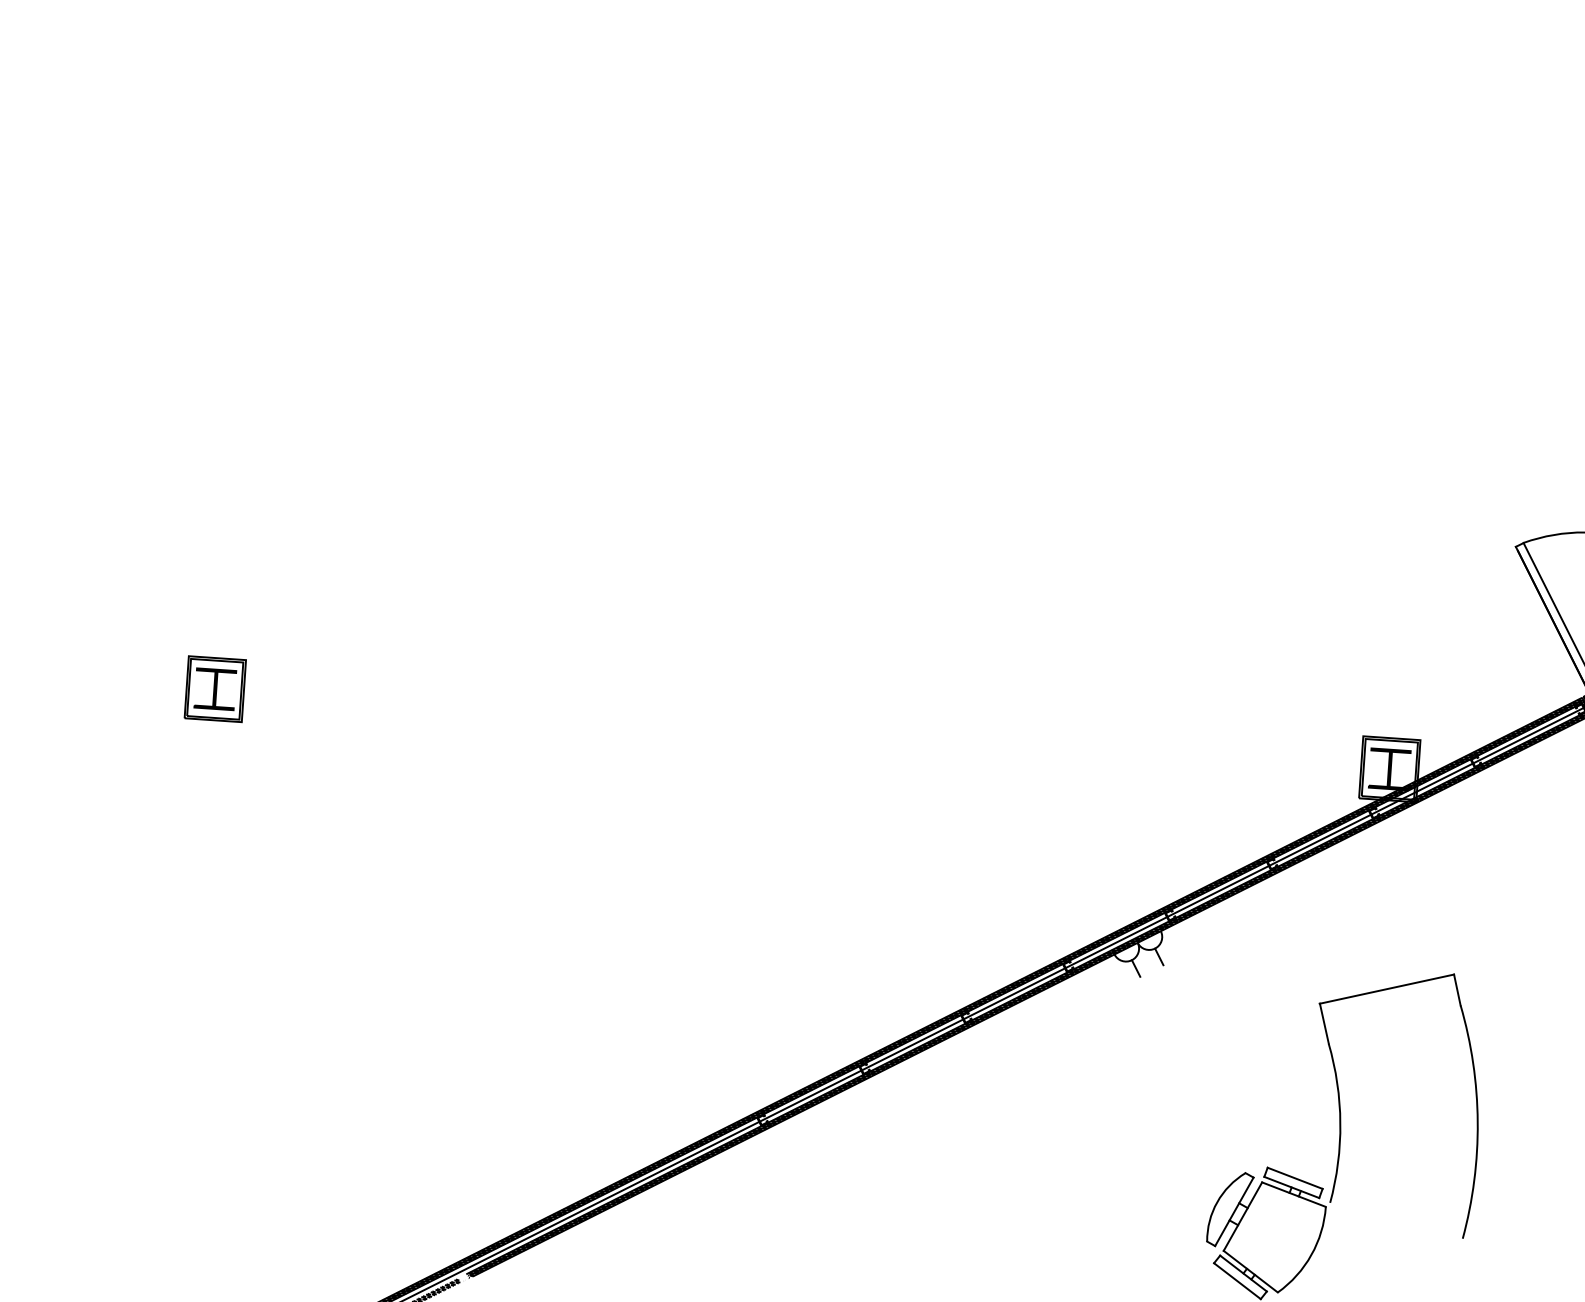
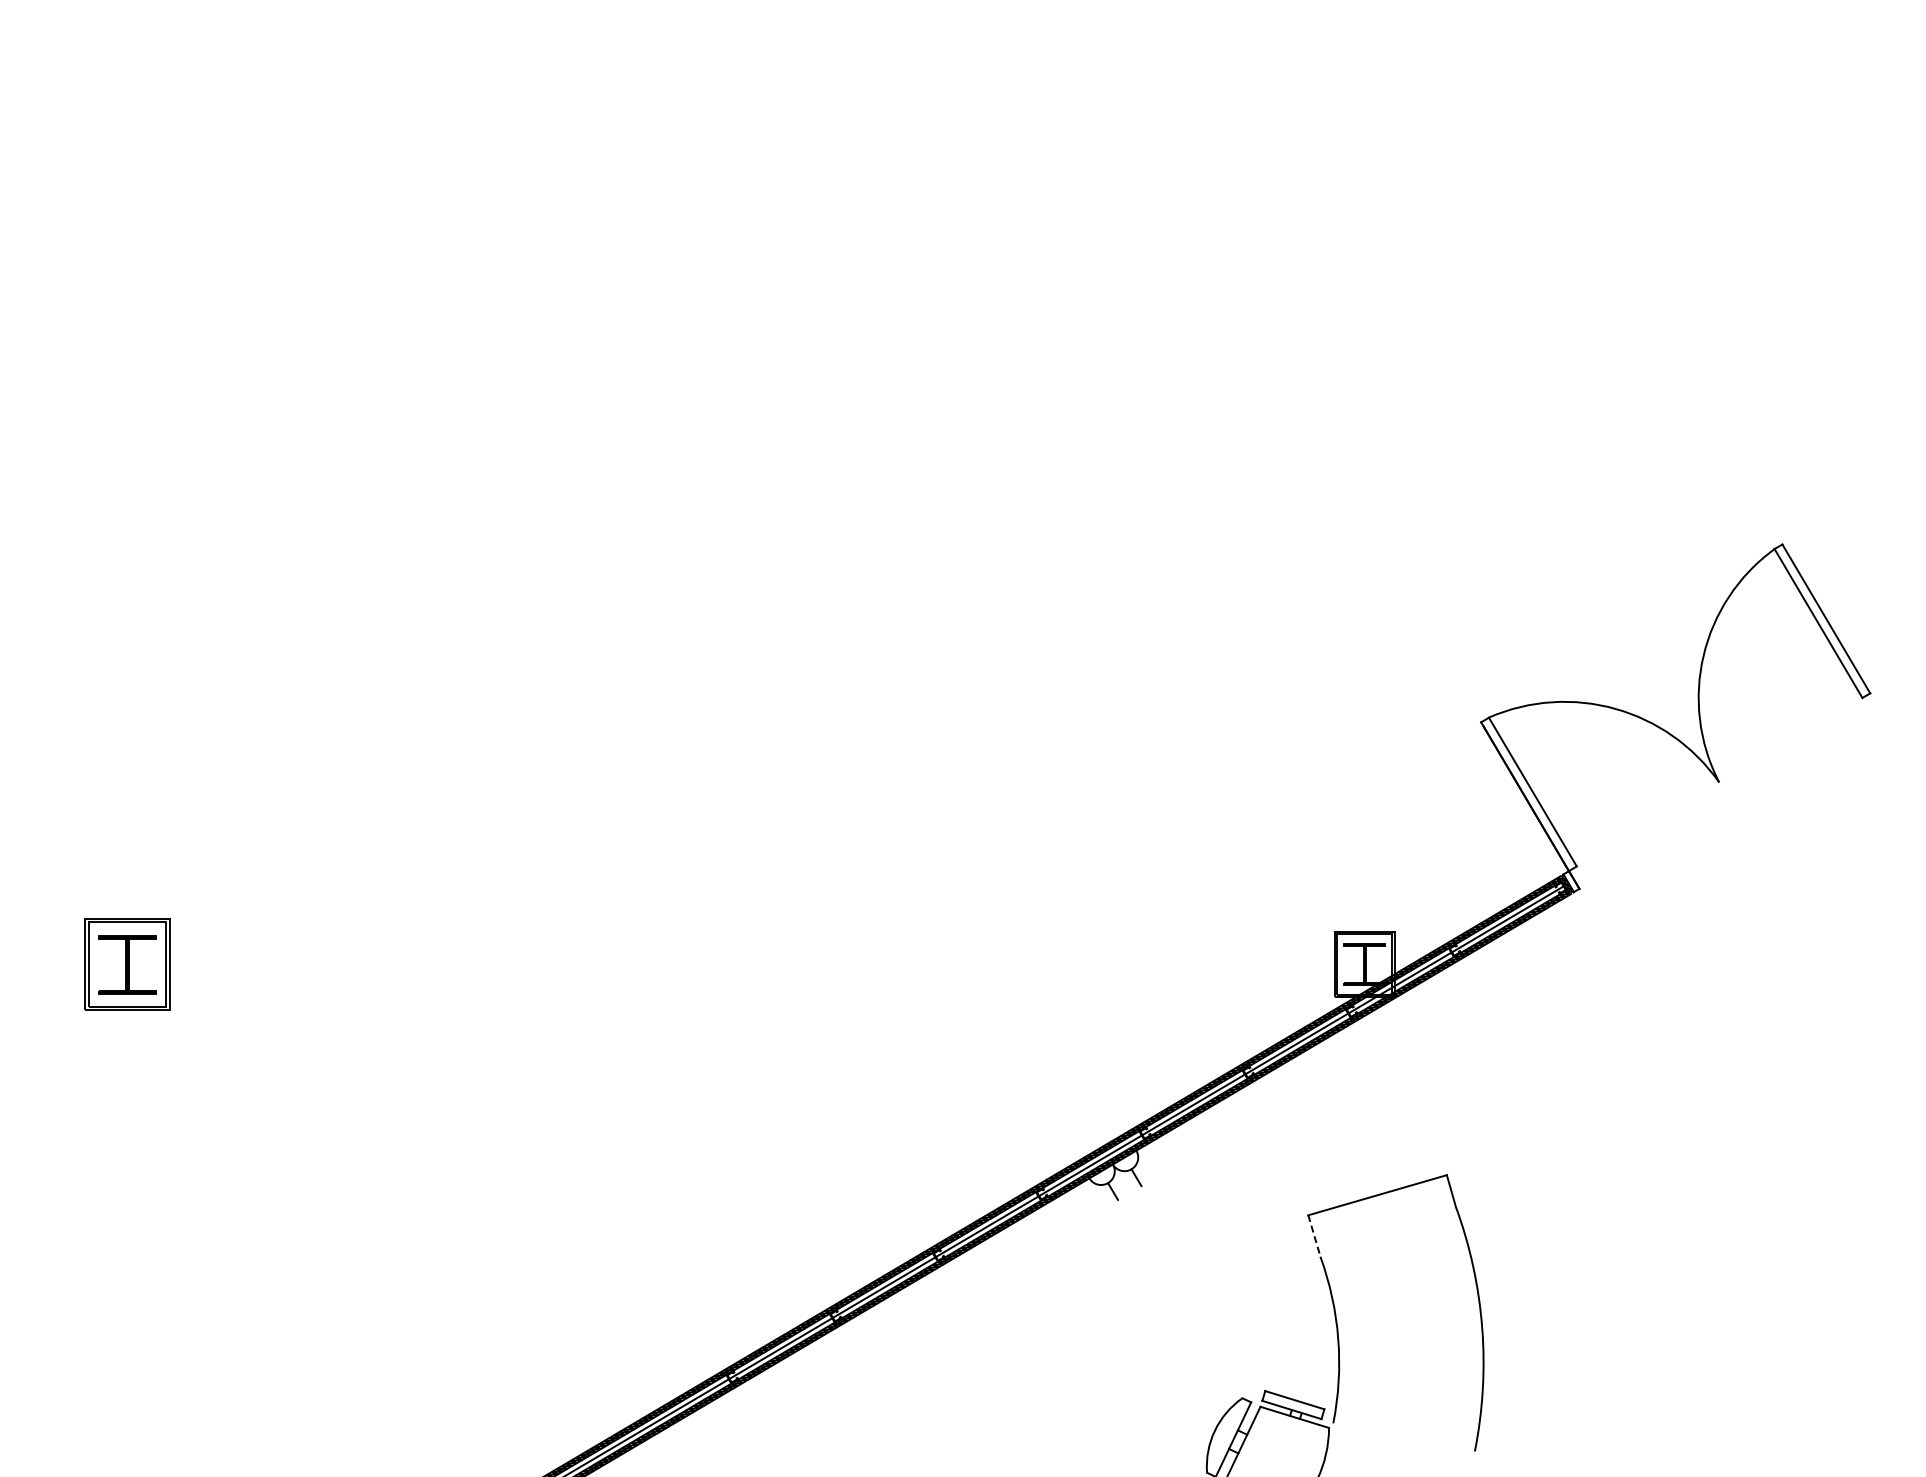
part: (215, 689) -> (127, 964), size x1.4
line: (1324, 1023) -> (1314, 1235), solid -> dashed

